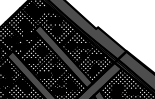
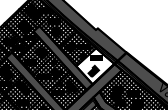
hatch: (95, 65) -> (95, 66), removed

